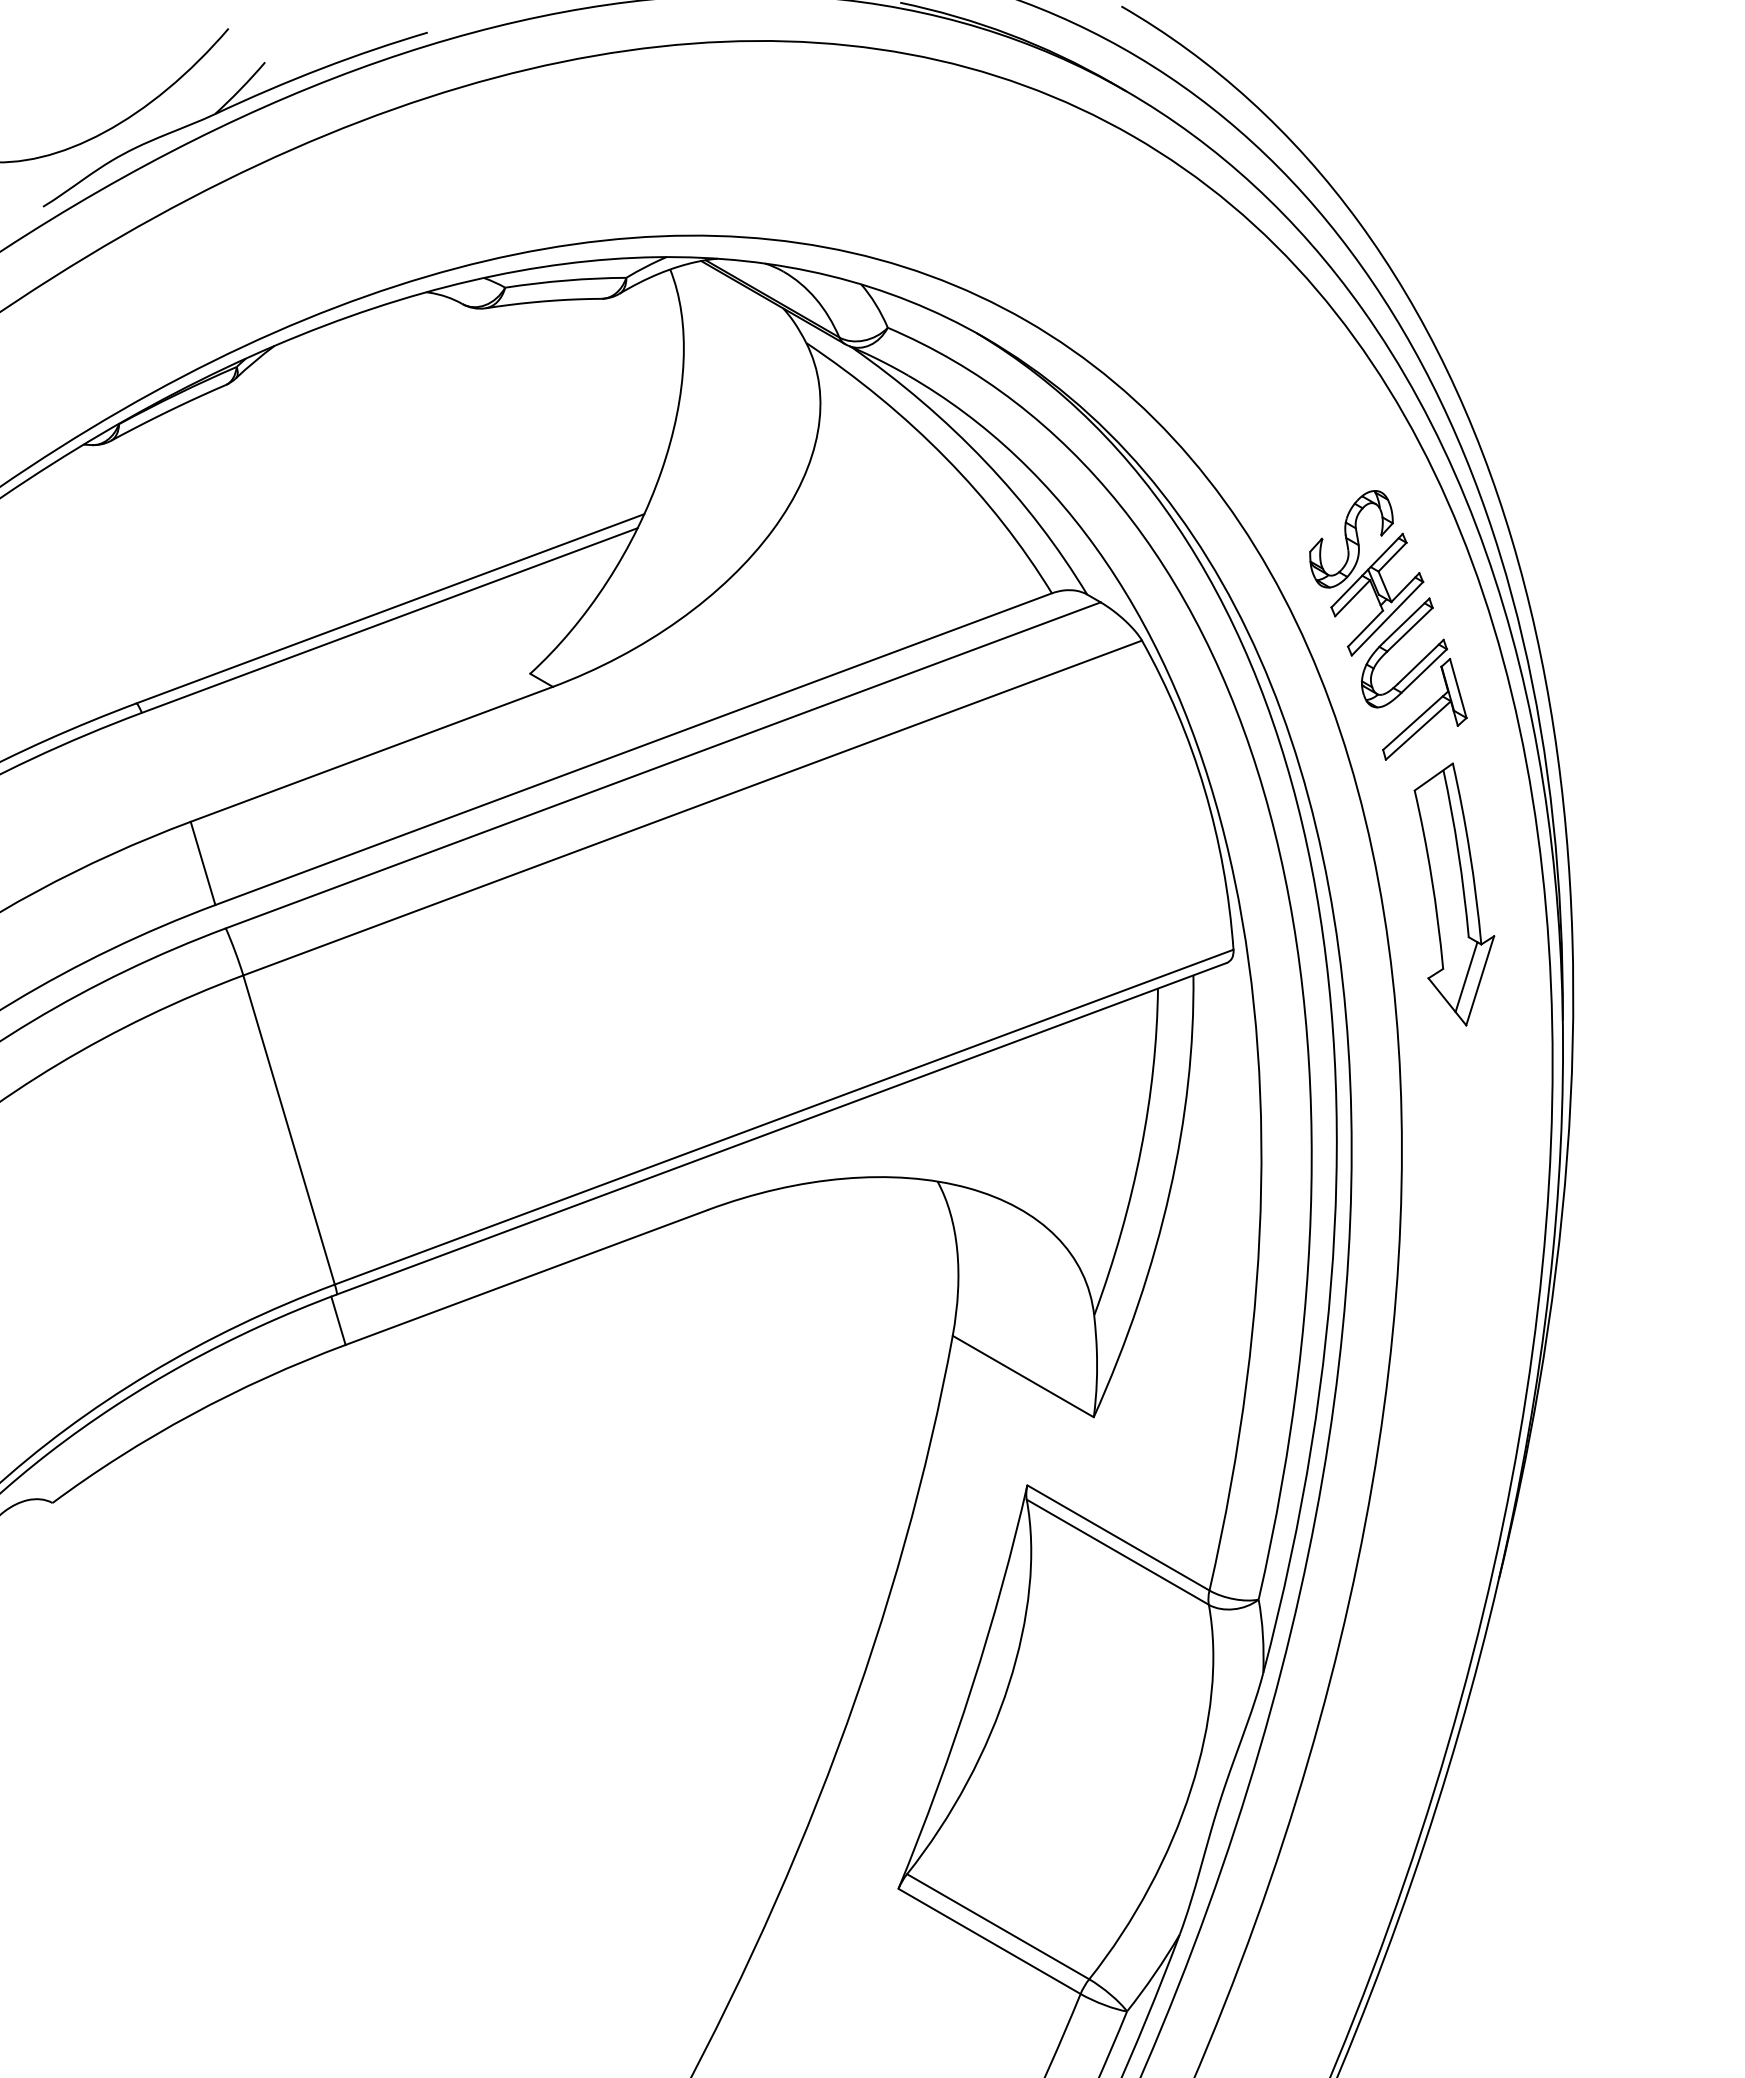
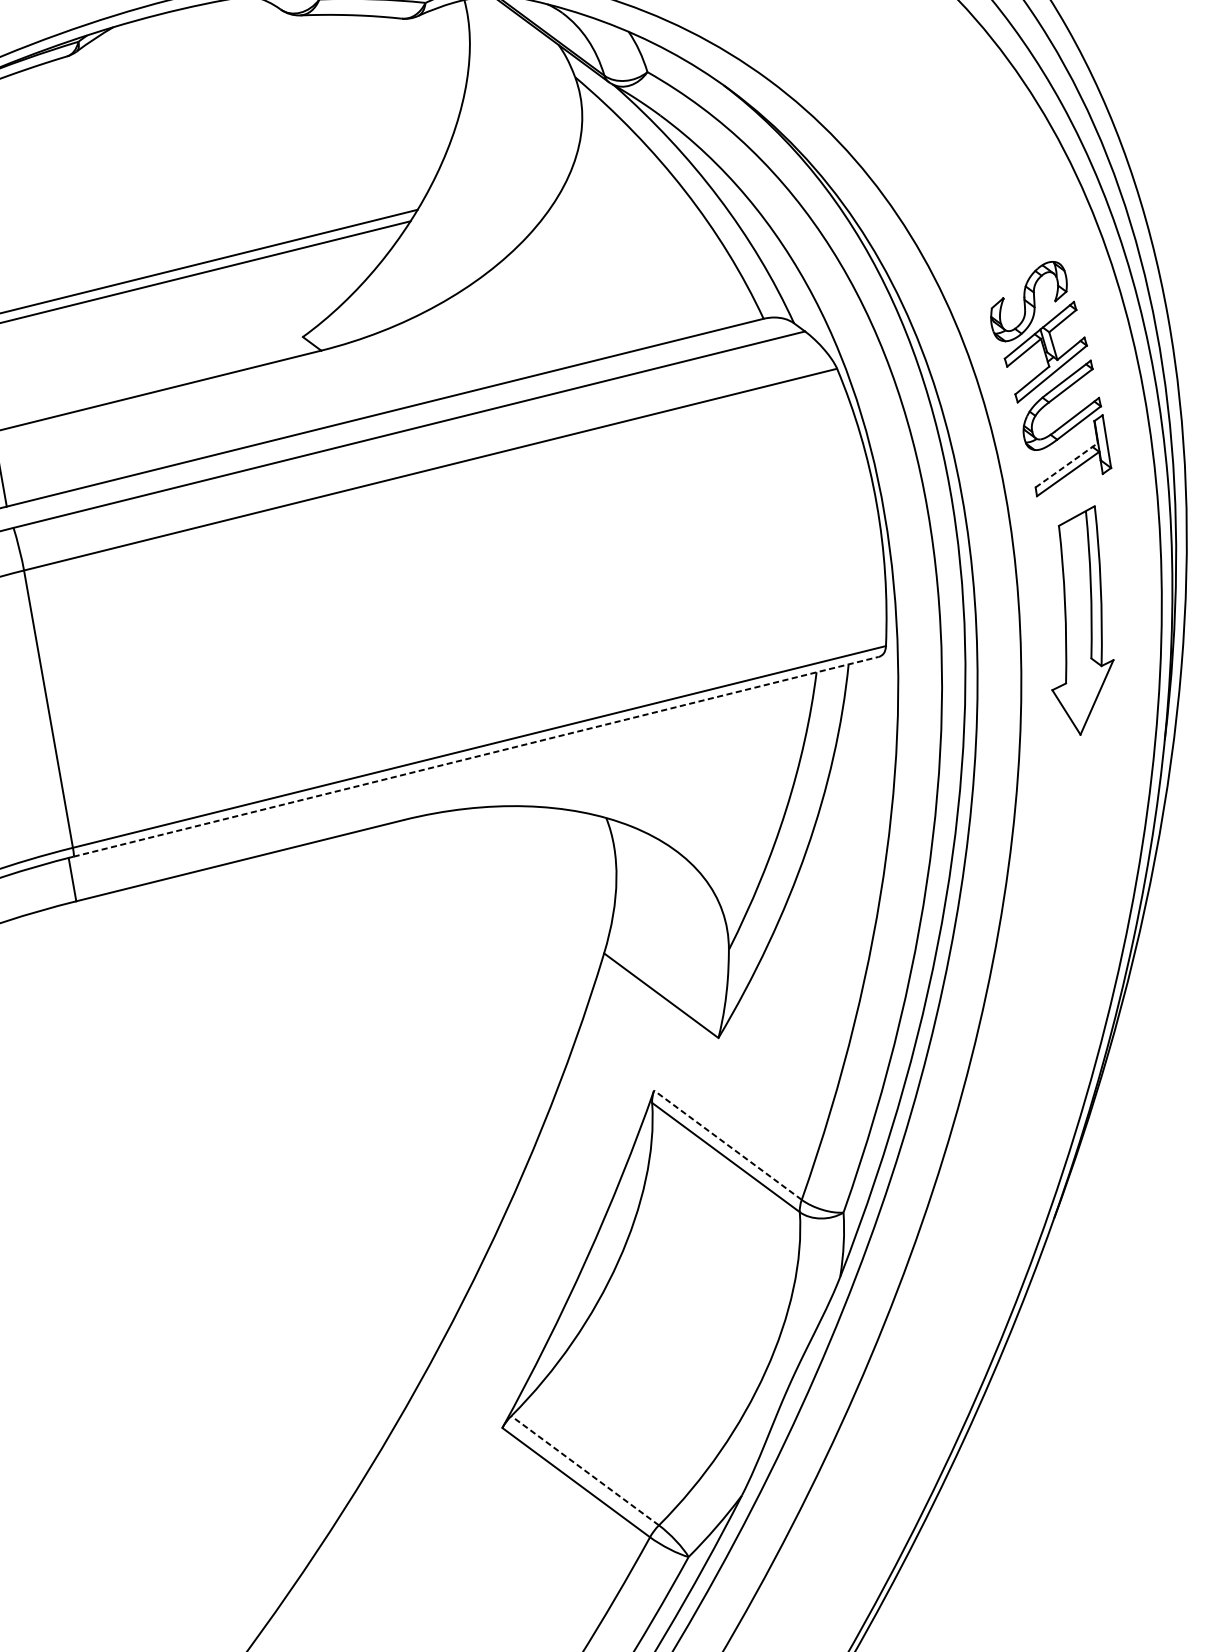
line: (1415, 720) -> (1066, 465), solid -> dashed
line: (1466, 977) -> (1085, 693), removed
line: (781, 1128) -> (476, 756), solid -> dashed
line: (1117, 1537) -> (727, 1144), solid -> dashed
line: (997, 1926) -> (584, 1470), solid -> dashed

